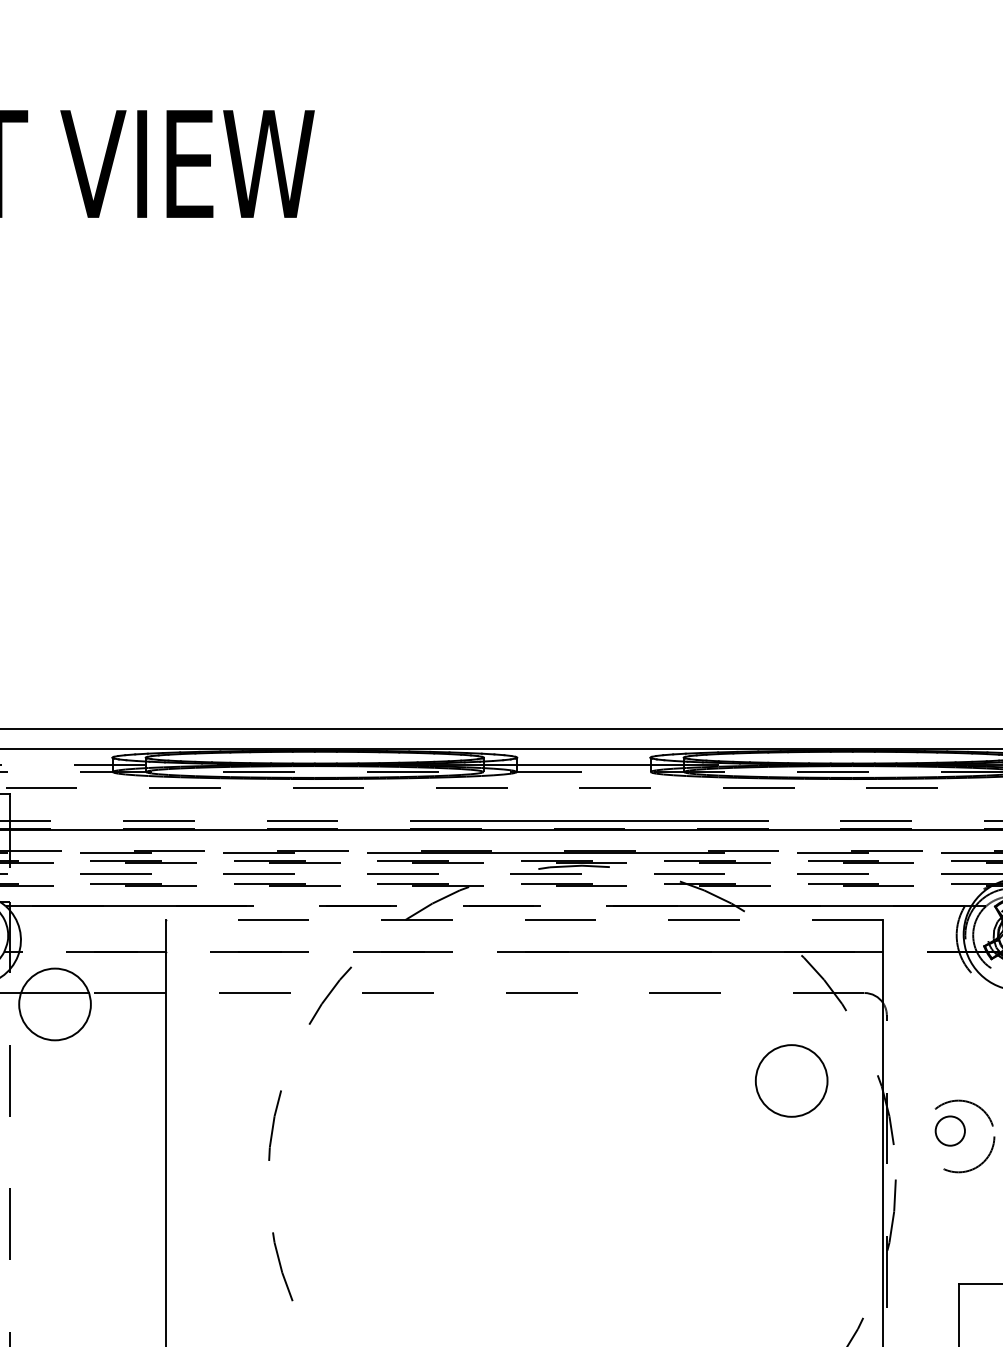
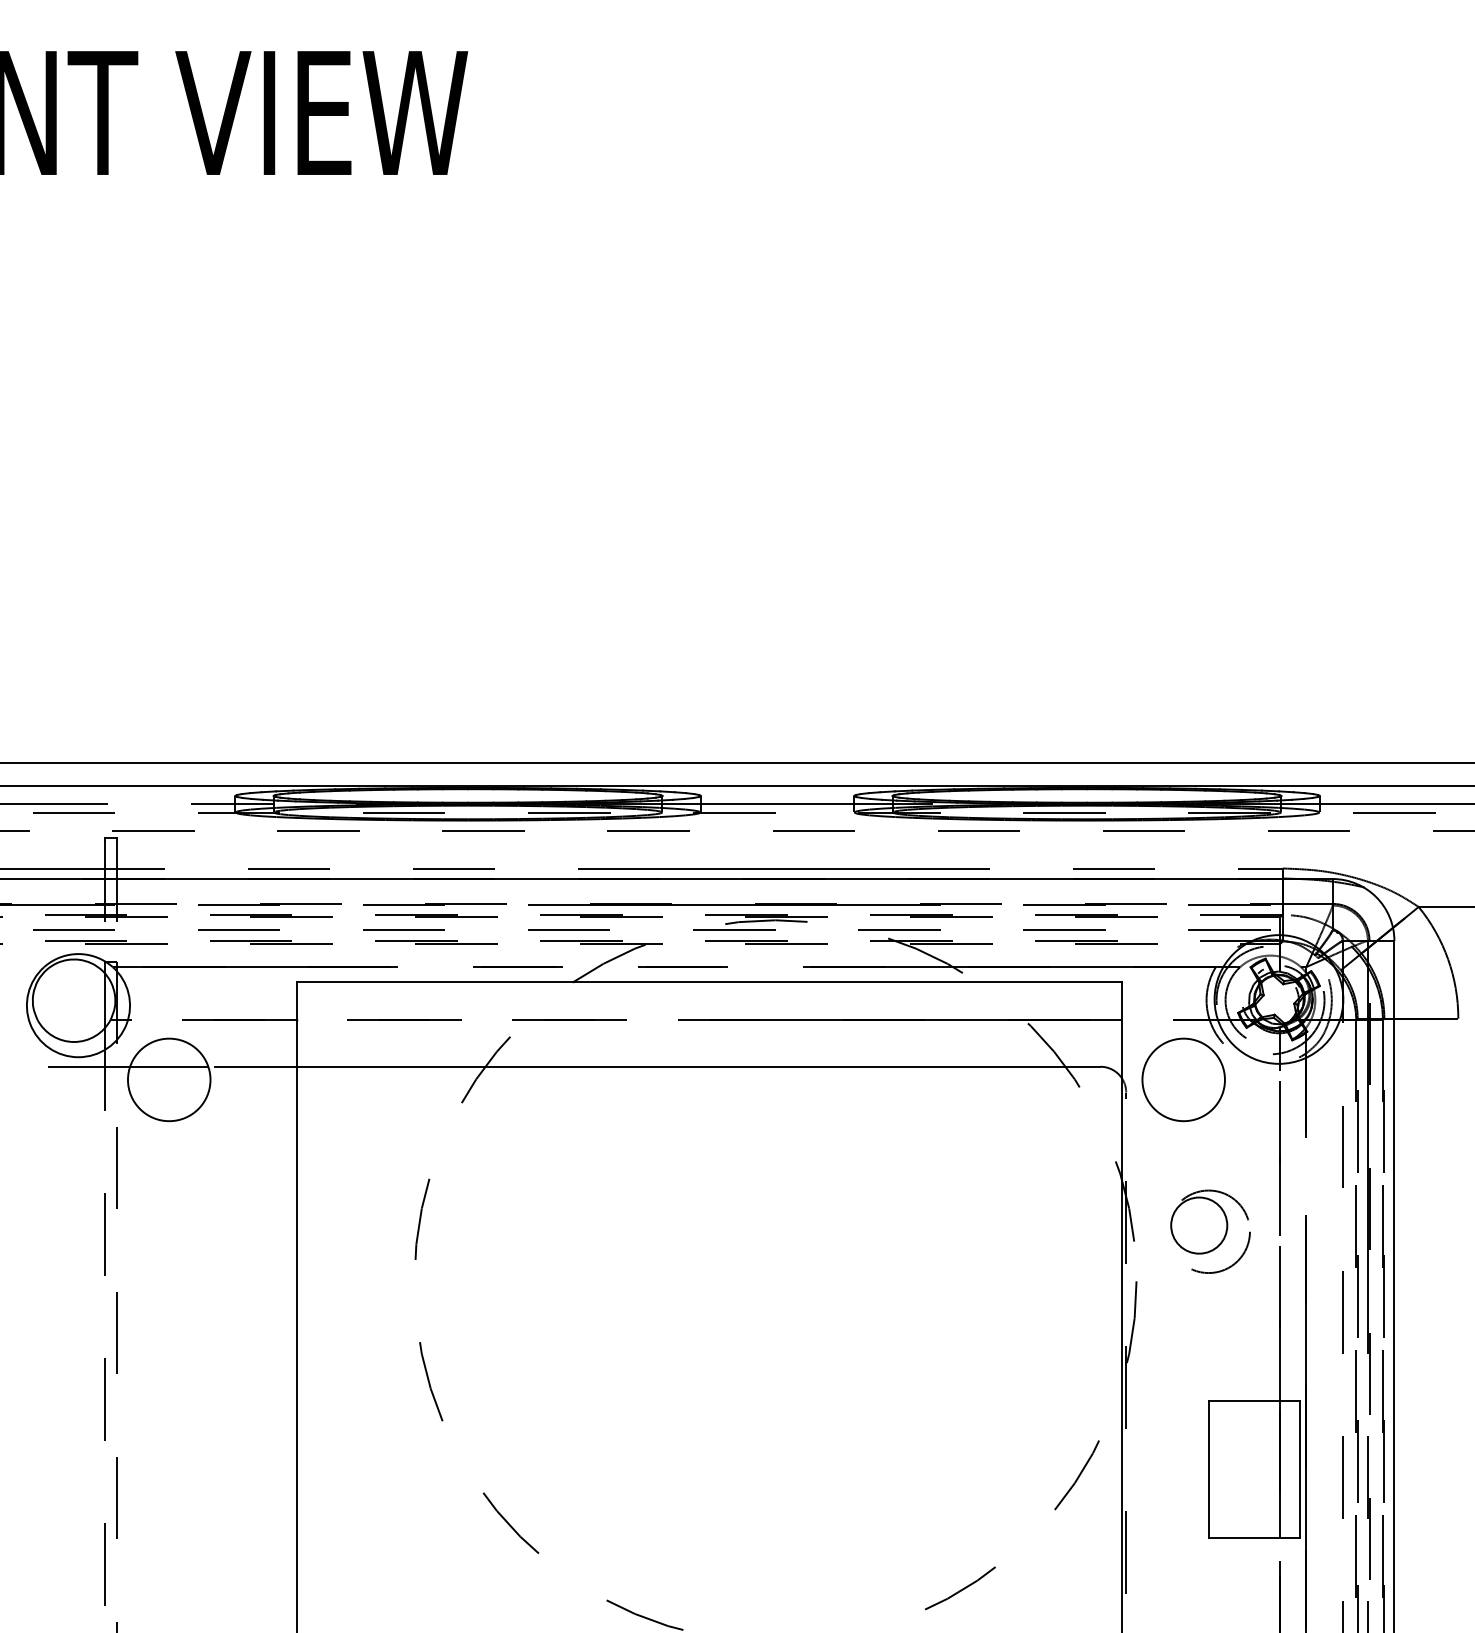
line: (524, 919) -> (709, 982), dashed -> solid
line: (515, 992) -> (698, 1066), dashed -> solid
circle: (791, 1080) -> (1183, 1079), moved
circle: (950, 1131) -> (1199, 1225), size x1.67

